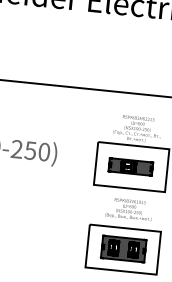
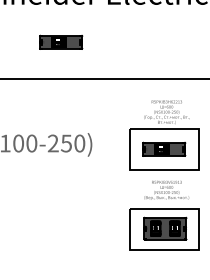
part: (36, 44) -> (61, 41), added

